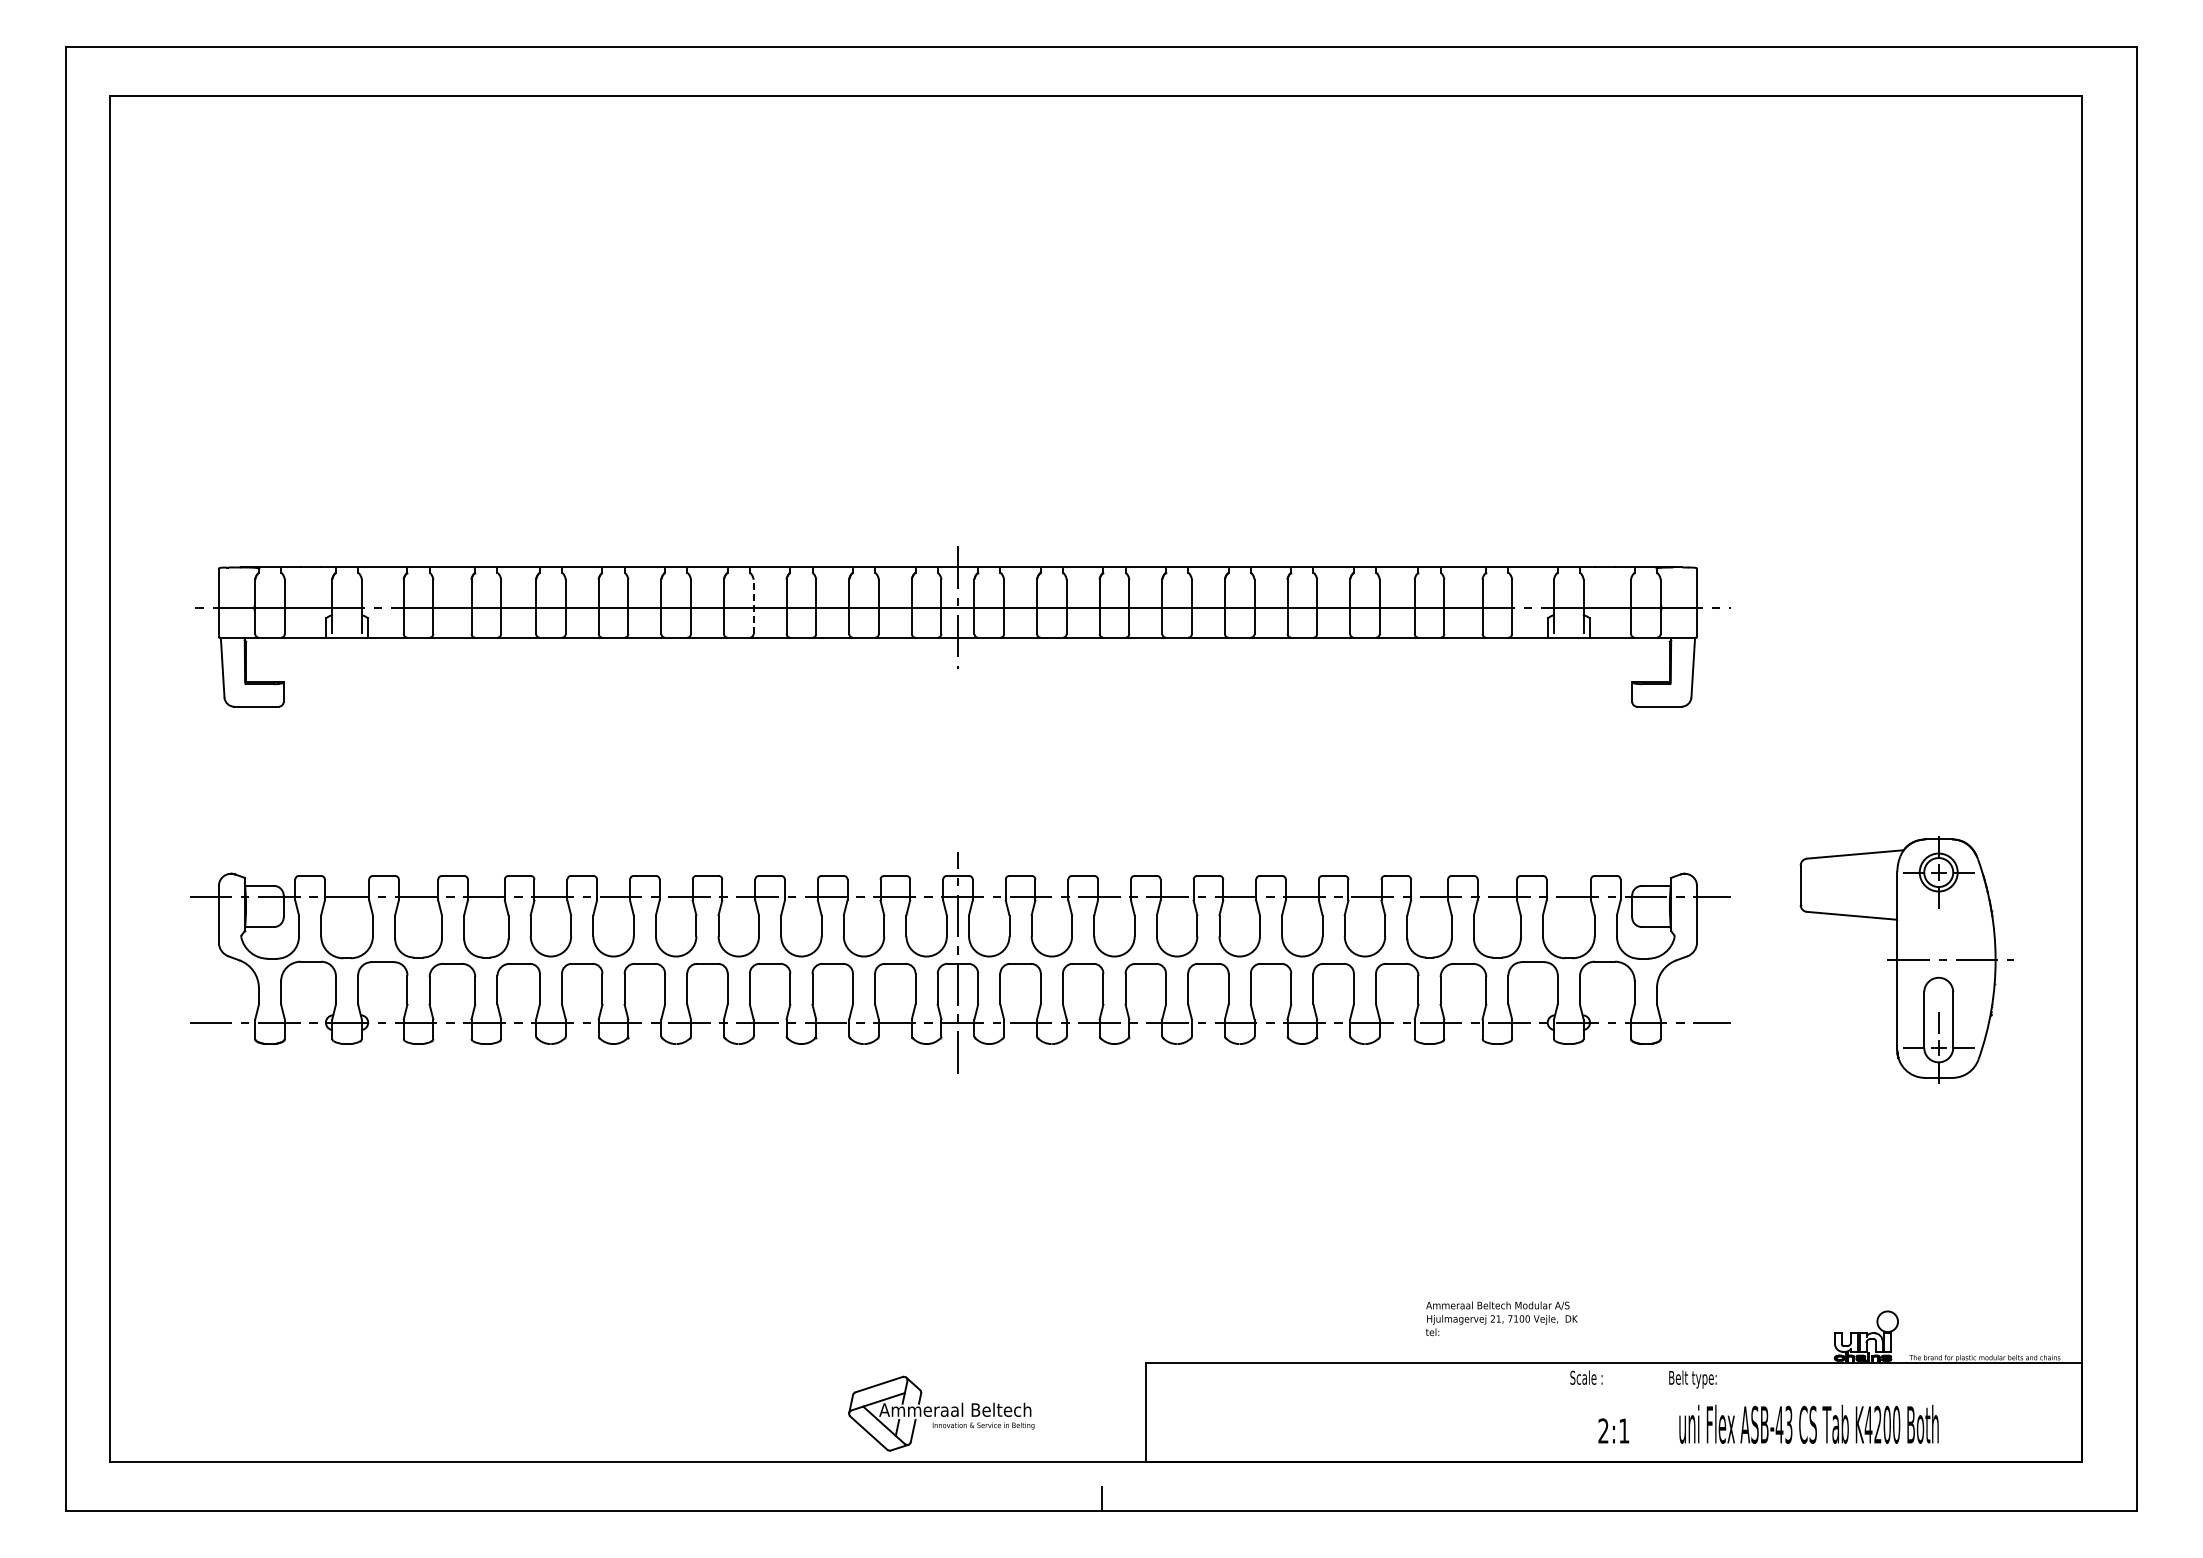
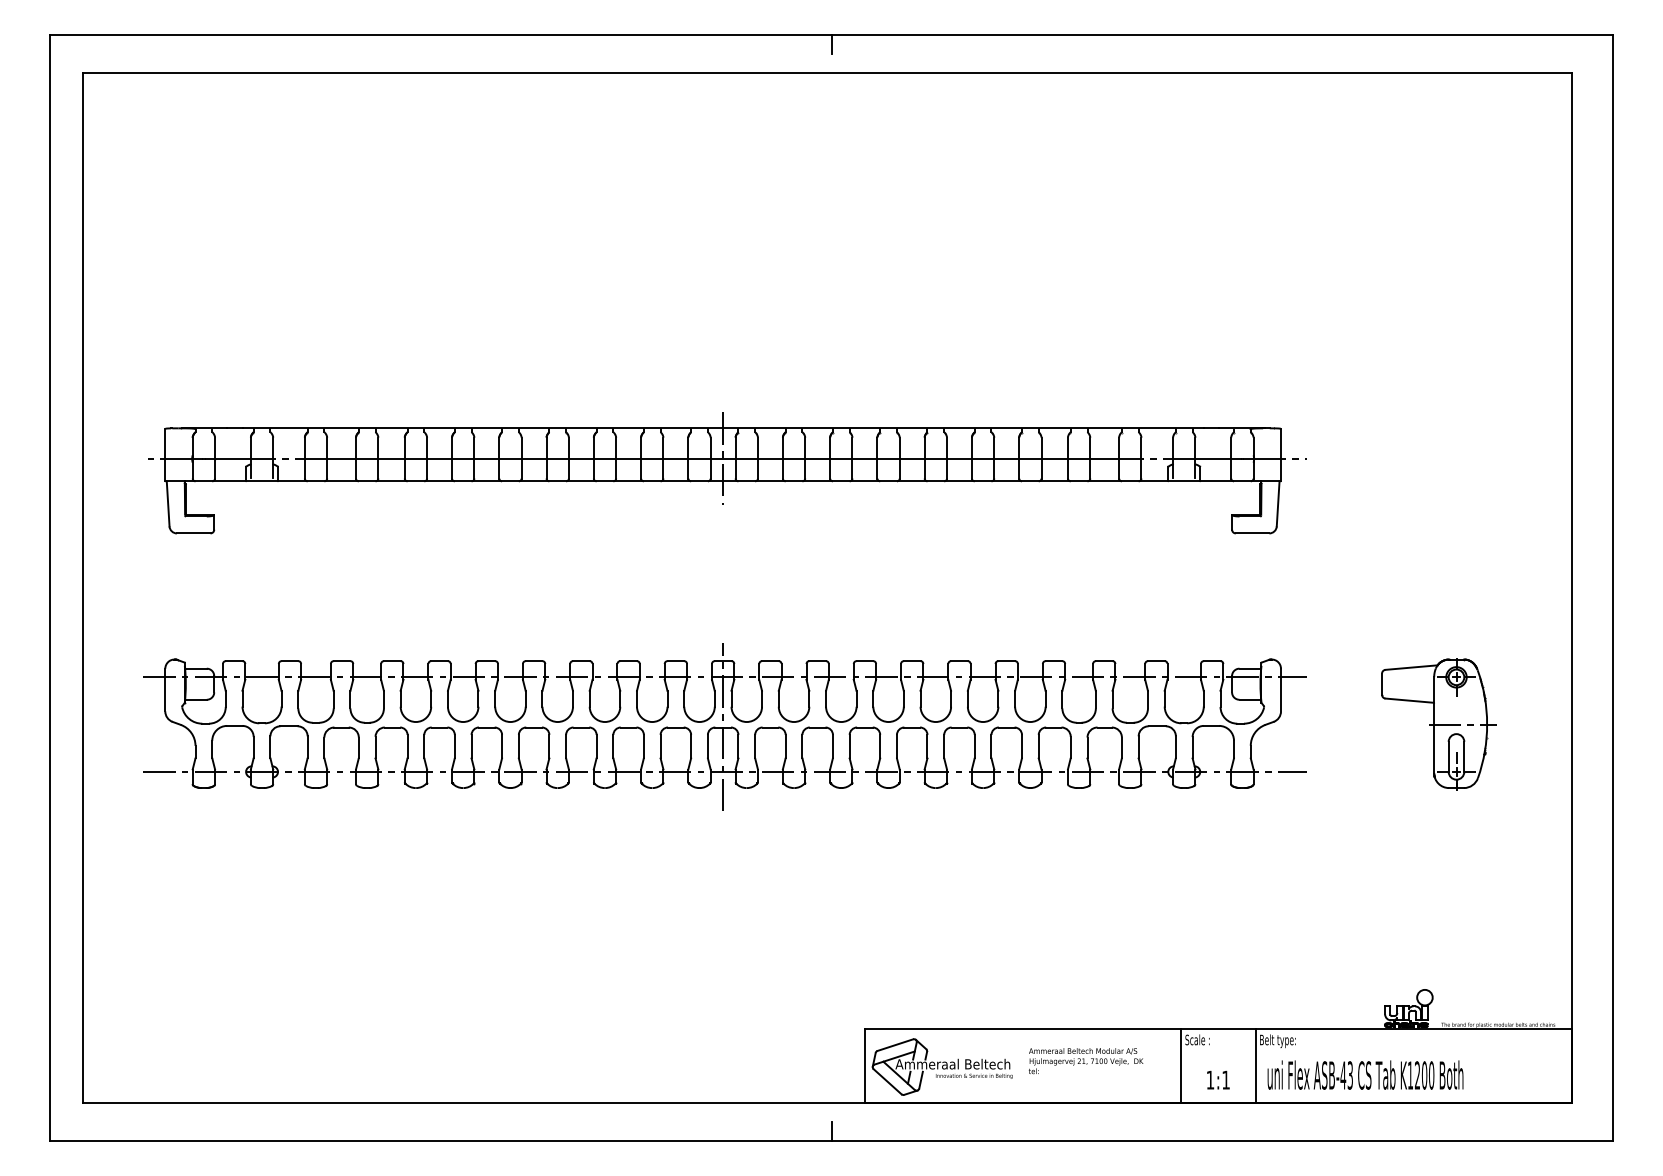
line: (1101, 58) -> (831, 44), added
line: (753, 606) -> (568, 457), dashed -> solid
part: (1906, 959) -> (1439, 724), size x0.71
text: (1501, 1318) -> (1085, 1060), moved
line: (1564, 1412) -> (1180, 1066), added
line: (1663, 1412) -> (1255, 1066), added
part: (941, 1413) -> (942, 1066), moved
text: (1868, 1424) -> (1410, 1075), K4200 -> K1200
text: (1603, 1430) -> (1210, 1079), 2:1 -> 1:1

